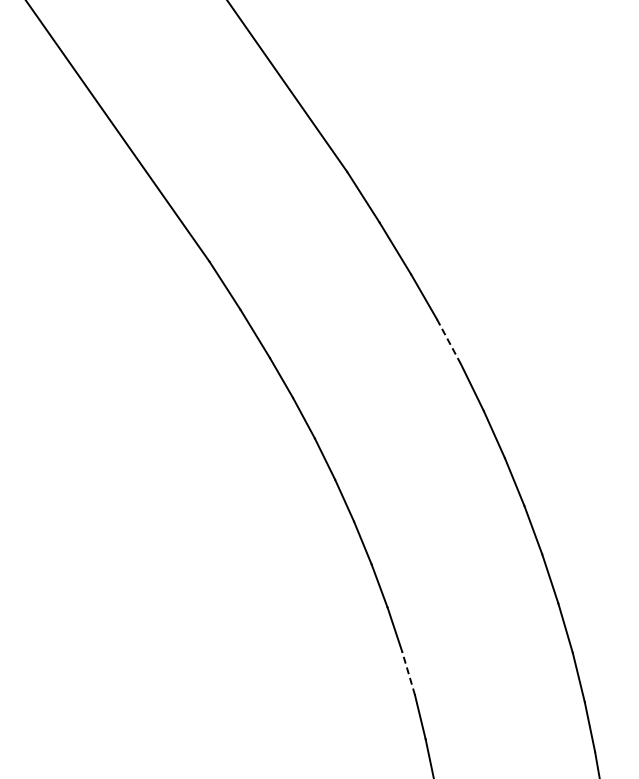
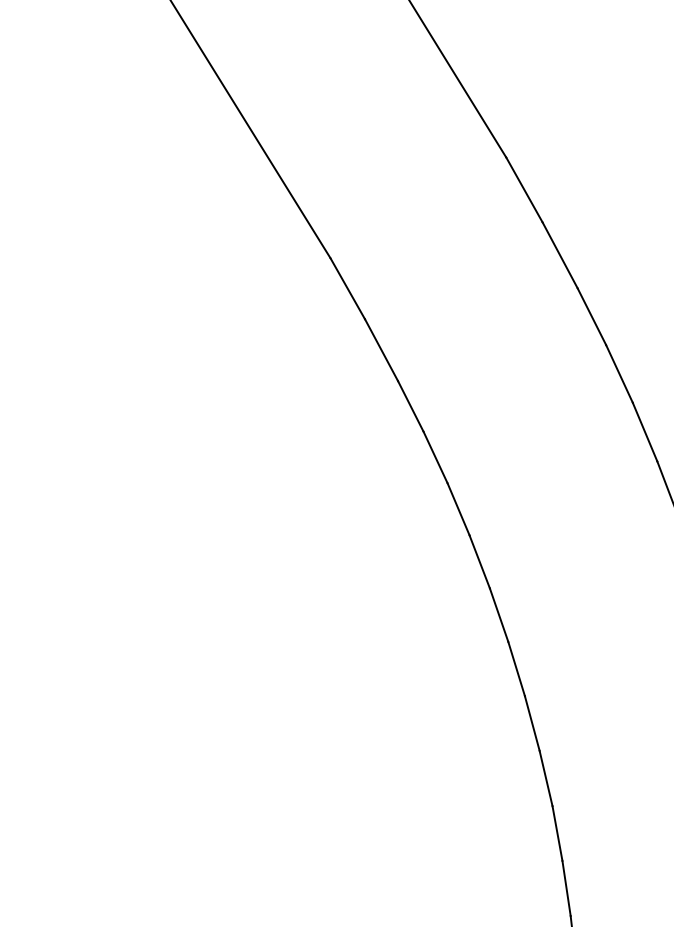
line: (449, 341) -> (620, 373), dashed -> solid
line: (408, 672) -> (546, 777), dashed -> solid

